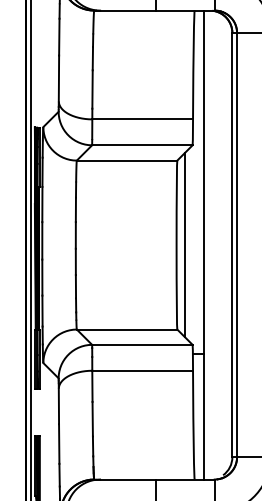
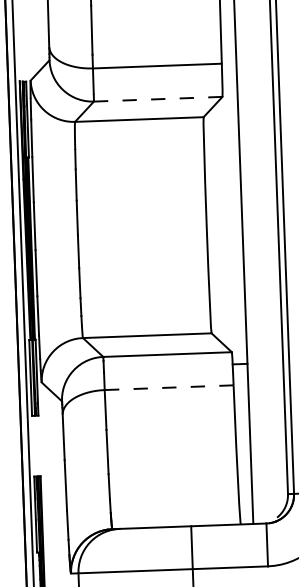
line: (142, 145) -> (158, 99), solid -> dashed
line: (184, 244) -> (216, 224), removed
line: (142, 370) -> (168, 387), solid -> dashed

